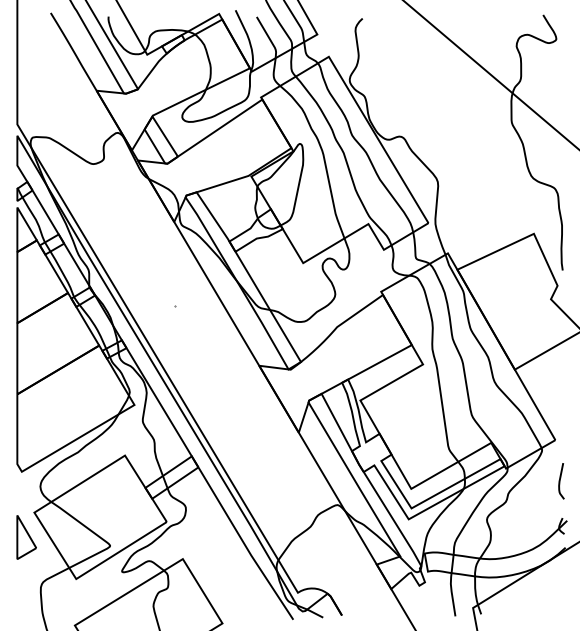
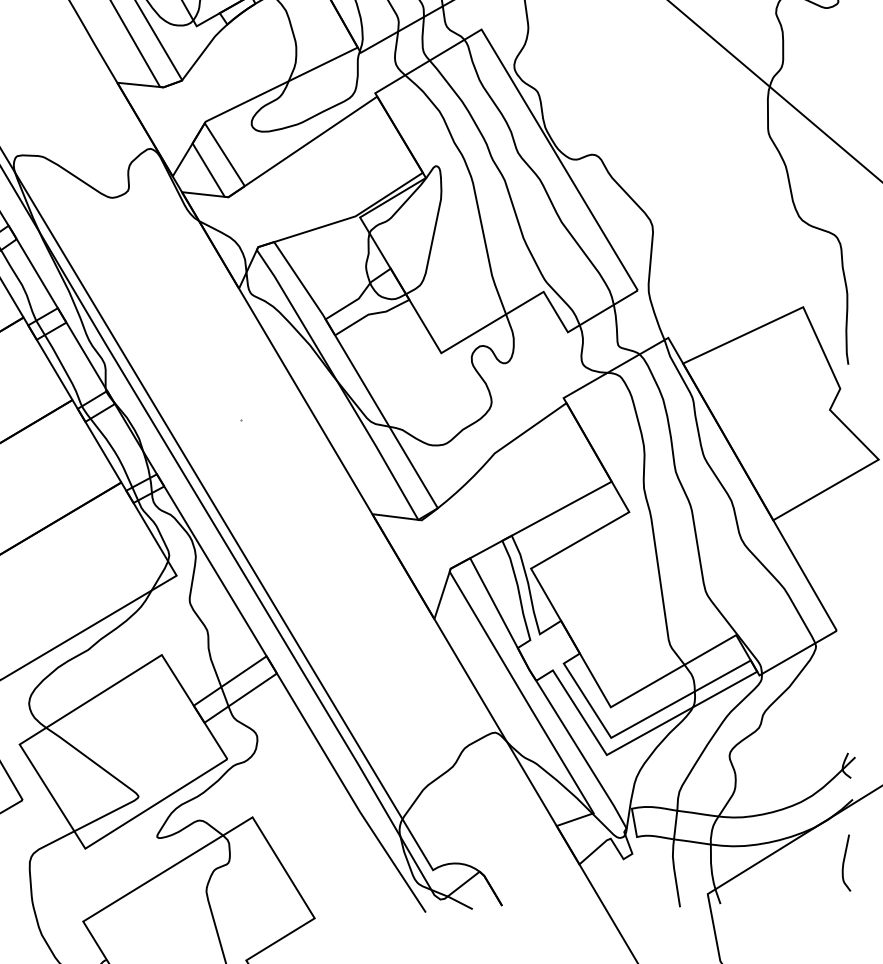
curve: (560, 481) -> (844, 863), moved

